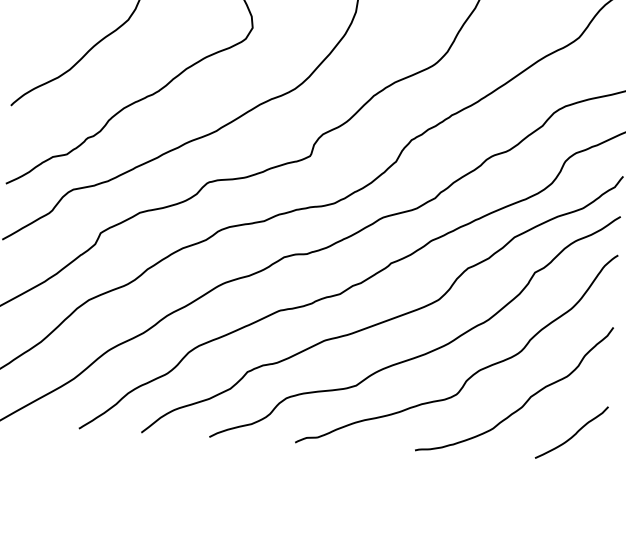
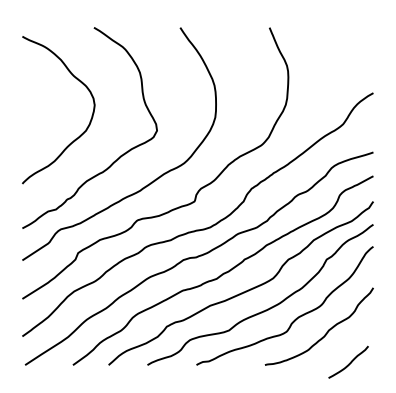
curve: (573, 433) -> (349, 362), moved

